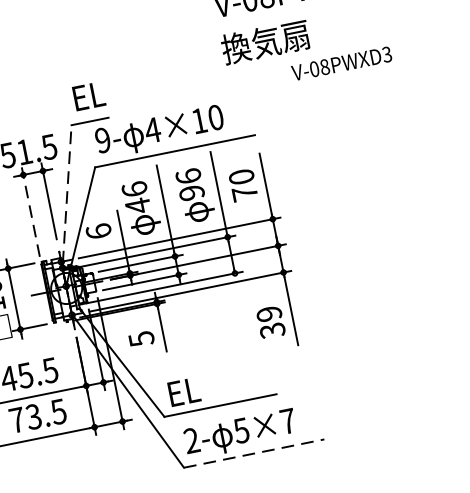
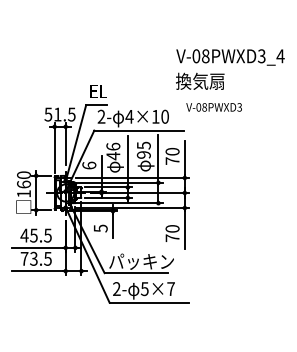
text: (340, 64) -> (213, 107), moved
text: (102, 139) -> (101, 116), 9- -> 2-
text: (187, 176) -> (143, 145), 96 -> 95
line: (67, 193) -> (76, 141), dashed -> solid
line: (30, 211) -> (54, 147), dashed -> solid
text: (270, 322) -> (172, 233), 39 -> 70
text: (225, 382) -> (141, 261), EL -> パッキン
line: (254, 452) -> (149, 302), dashed -> solid

